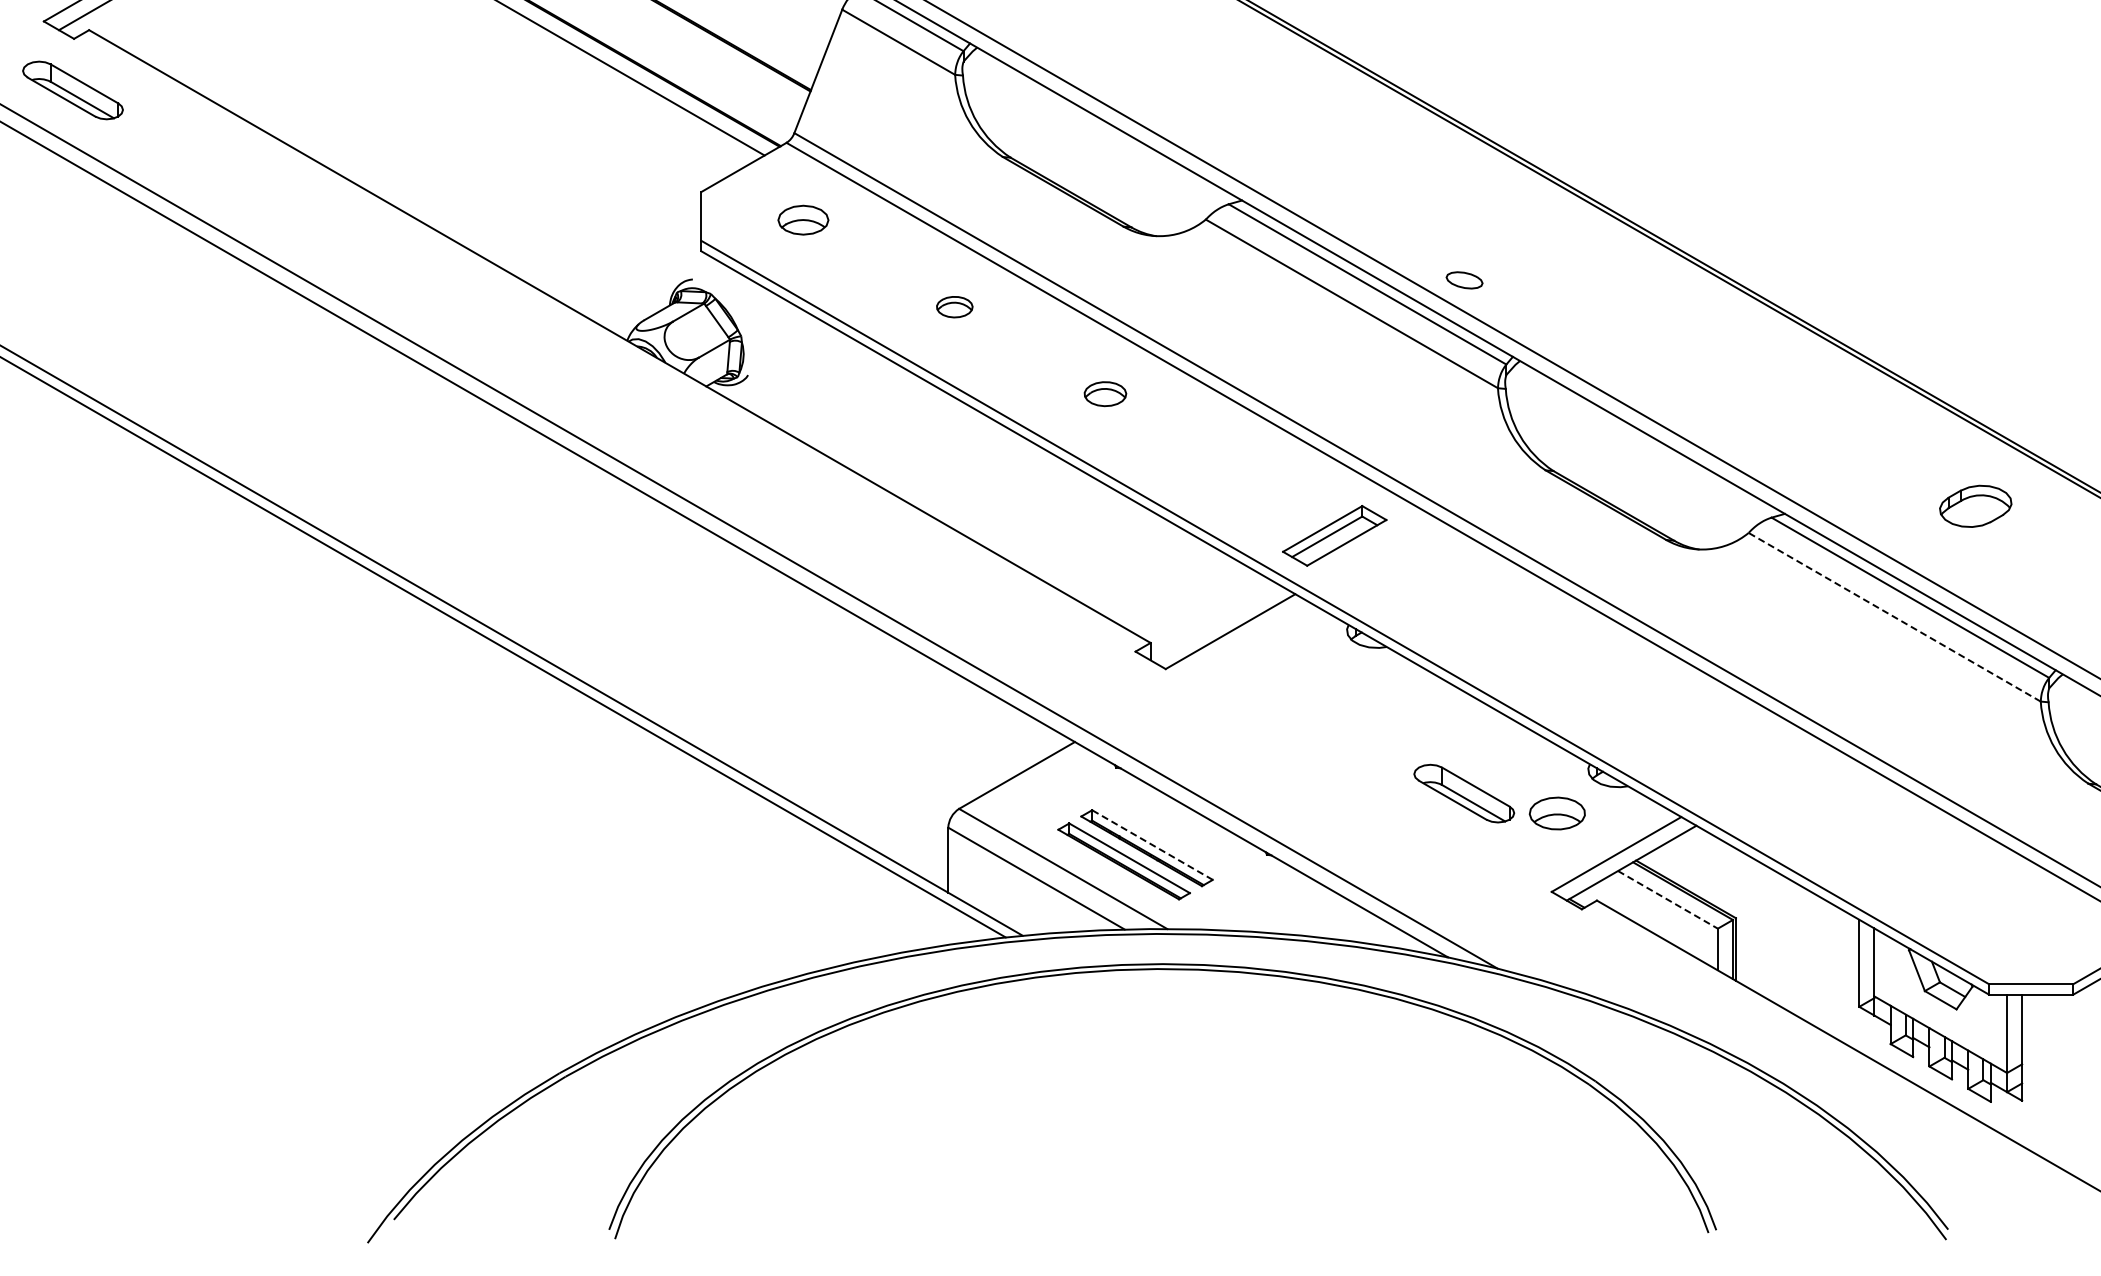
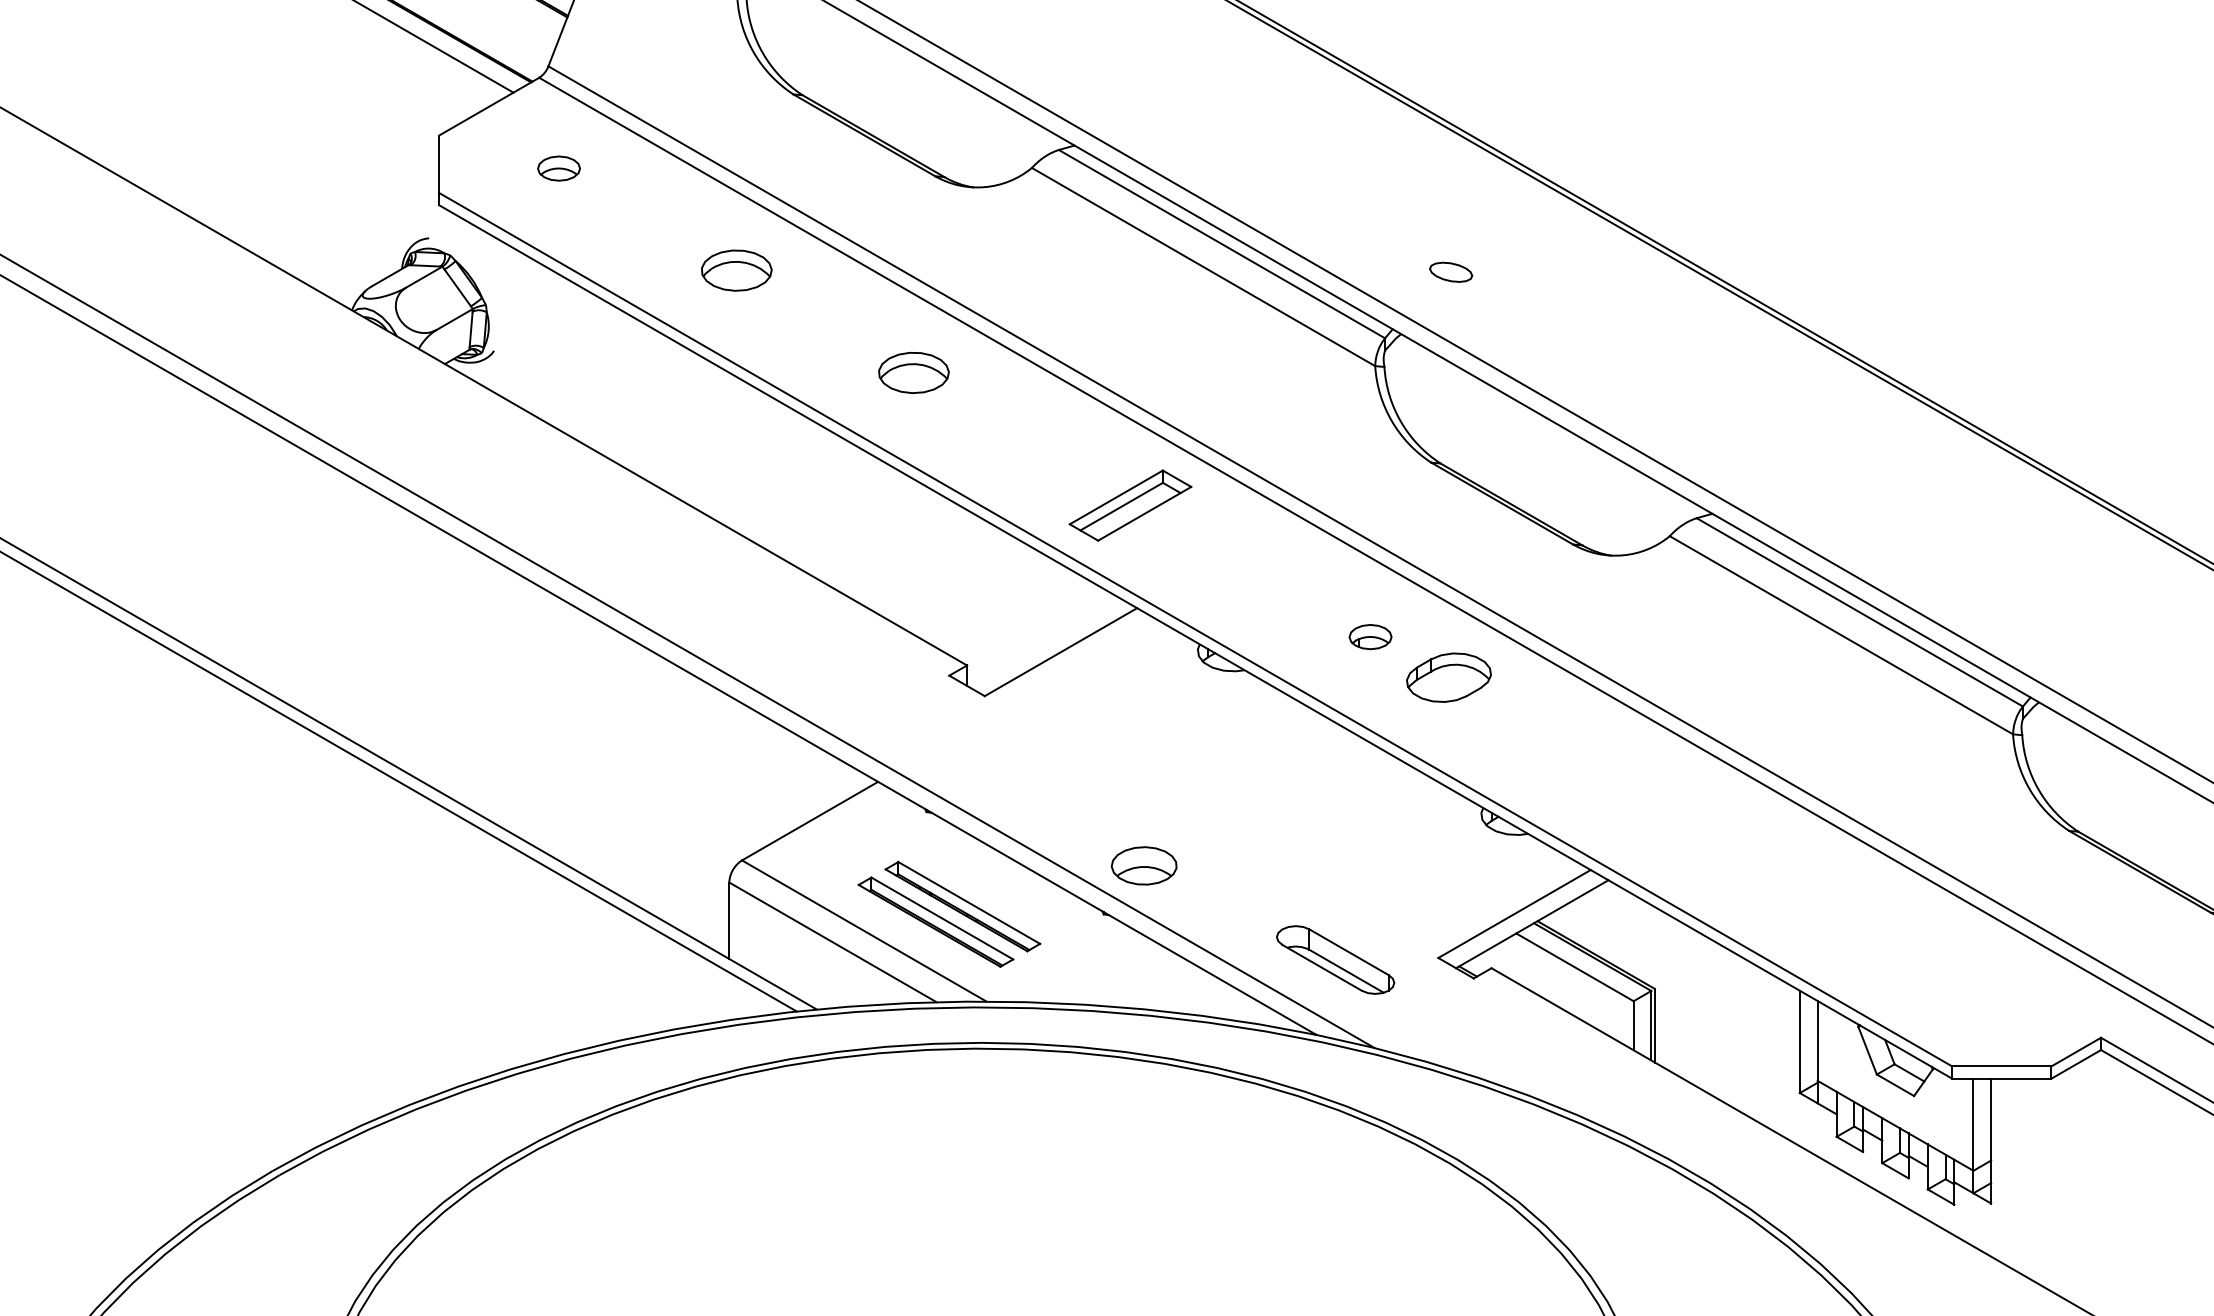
part: (803, 219) -> (559, 167), size x0.71
part: (1464, 280) -> (1451, 272), moved
part: (954, 307) -> (736, 271), size x1.67
part: (1105, 394) -> (914, 373), size x1.43
part: (1975, 505) -> (1448, 676), moved
part: (1334, 535) -> (1130, 505), moved
line: (1894, 617) -> (1841, 635), dashed -> solid
part: (1493, 618) -> (1369, 636), added
part: (1464, 793) -> (1335, 959), moved
part: (1556, 813) -> (1143, 865), moved
line: (1152, 845) -> (969, 903), dashed -> solid
line: (1667, 899) -> (1574, 966), dashed -> solid

